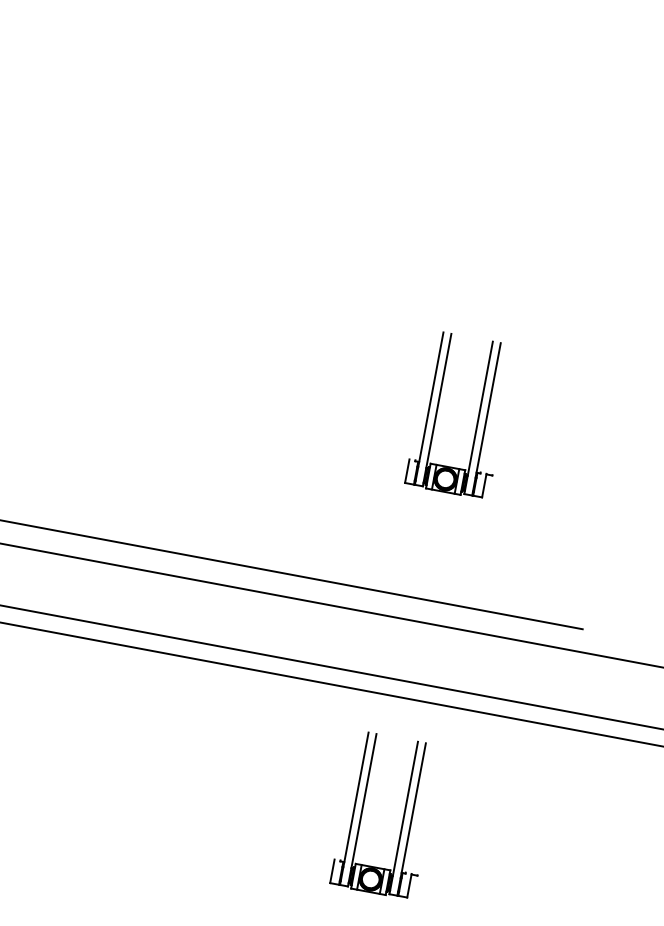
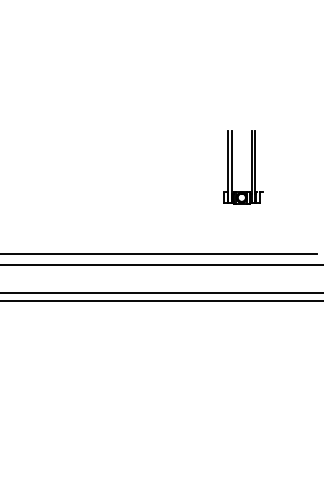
part: (403, 819) -> (251, 356), removed

